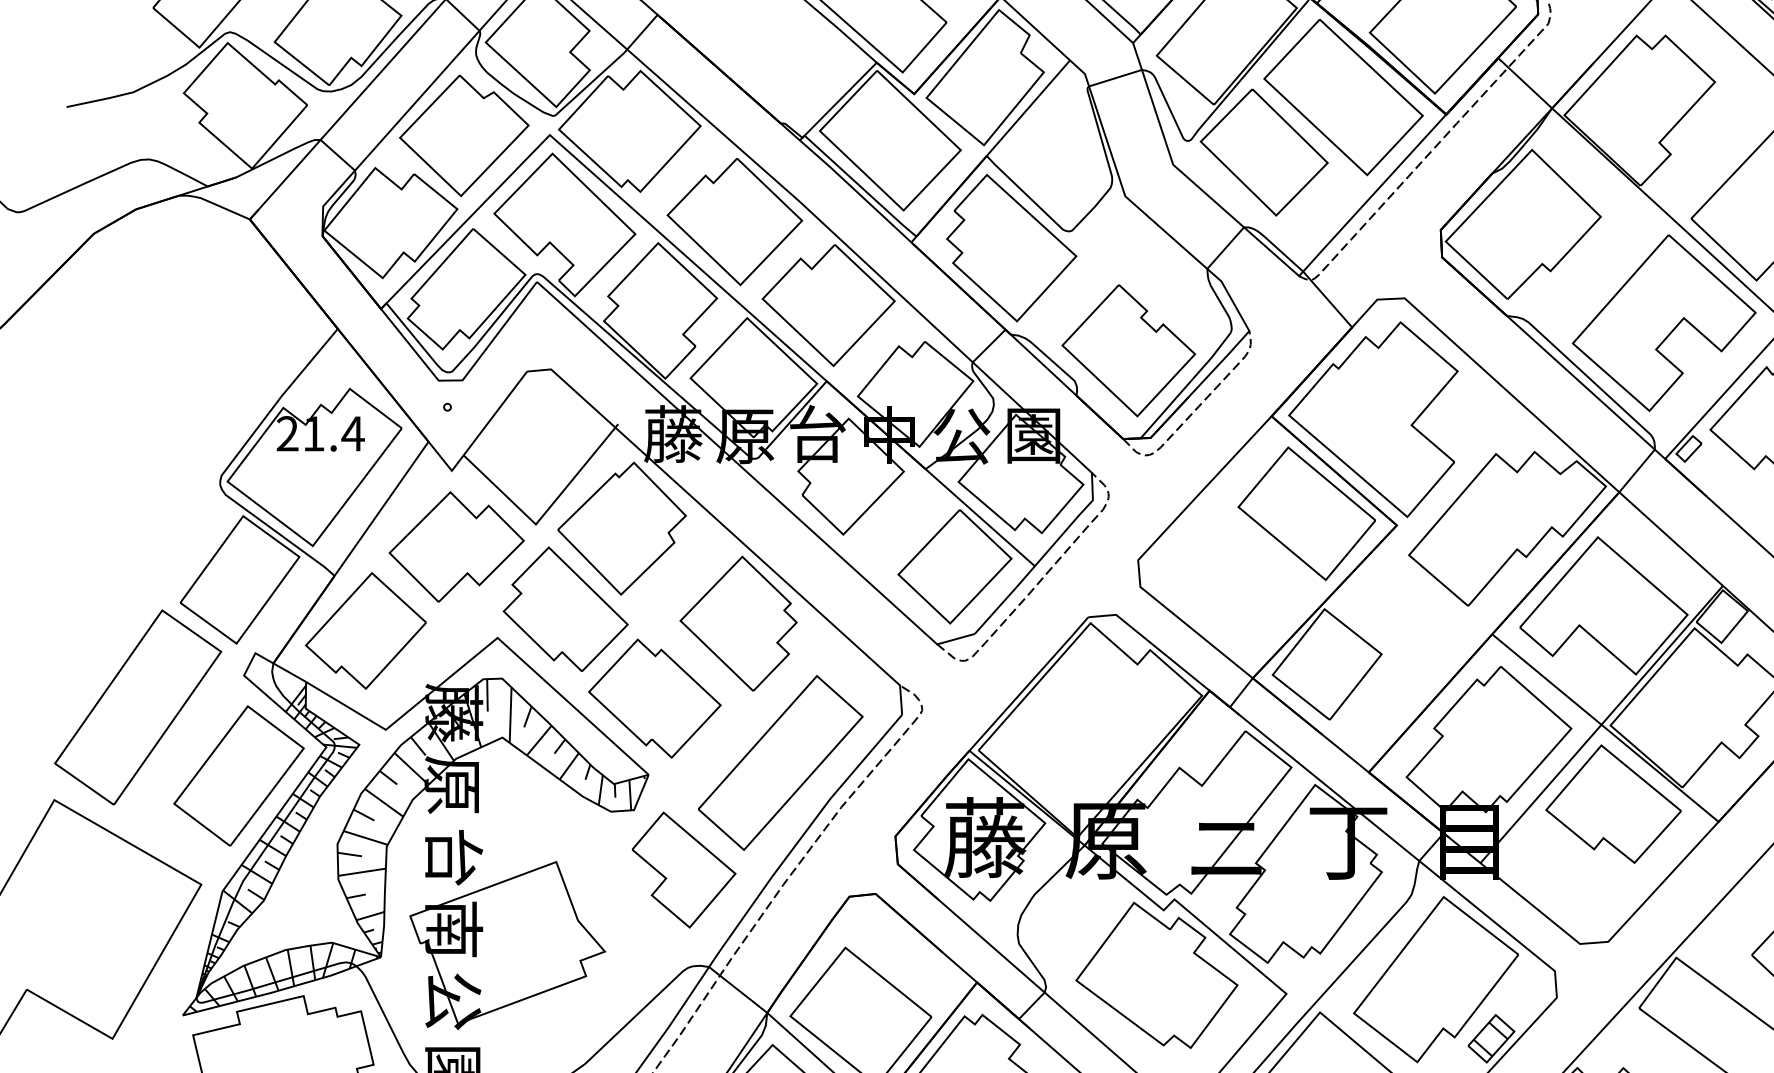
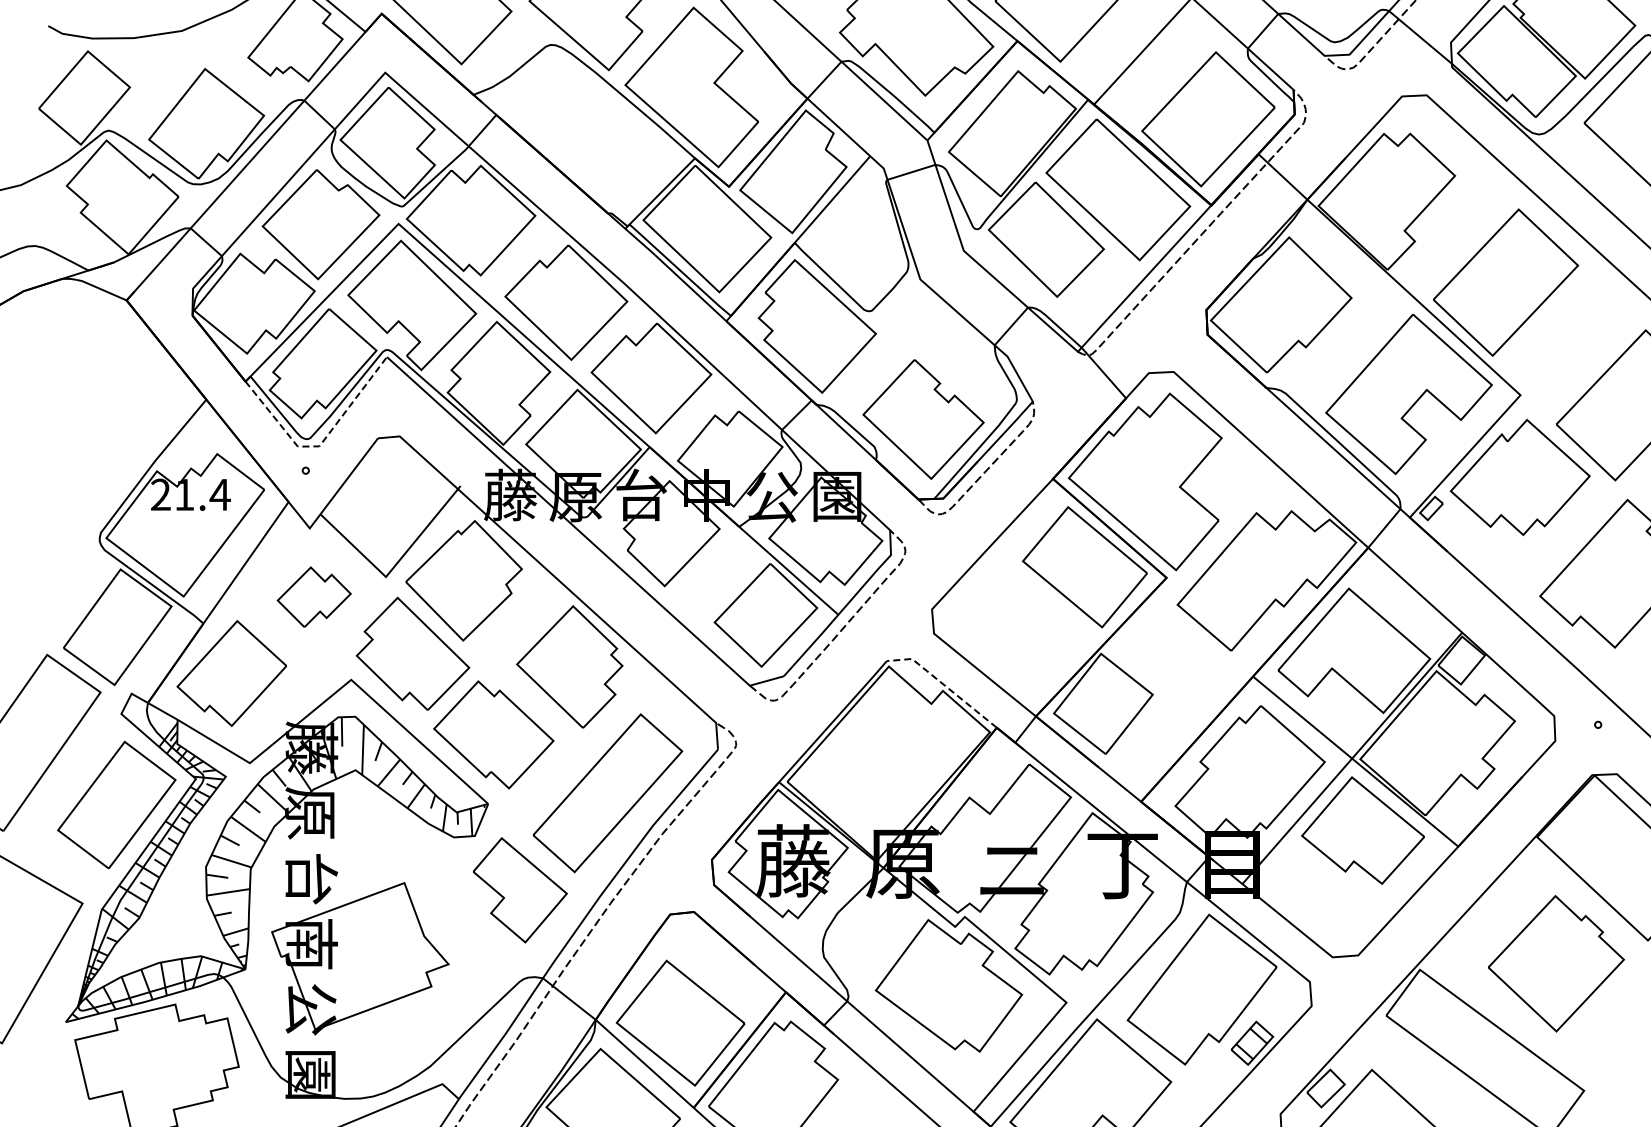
line: (463, 378) -> (320, 444), solid -> dashed
part: (457, 545) -> (314, 596), size x0.6
line: (1150, 643) -> (943, 684), solid -> dashed

